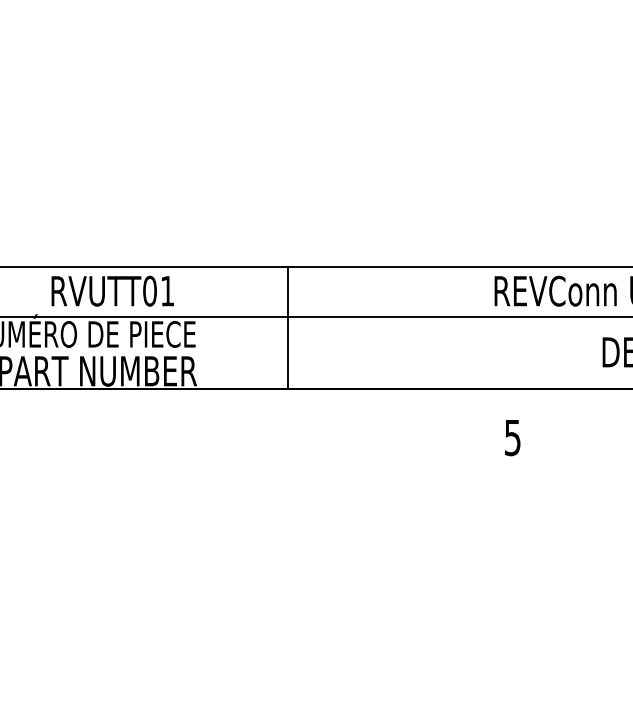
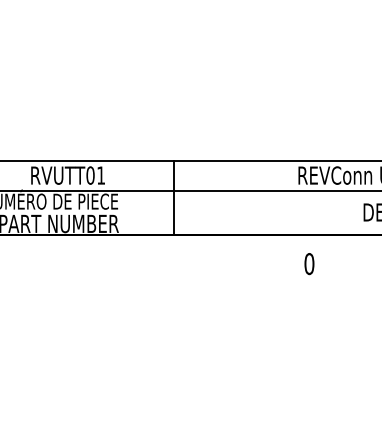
text: (512, 438) -> (309, 264), 5 -> 0

